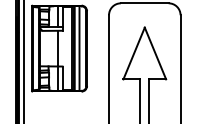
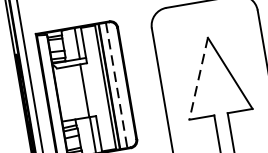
line: (79, 49) -> (116, 86), solid -> dashed
line: (134, 53) -> (199, 78), solid -> dashed

